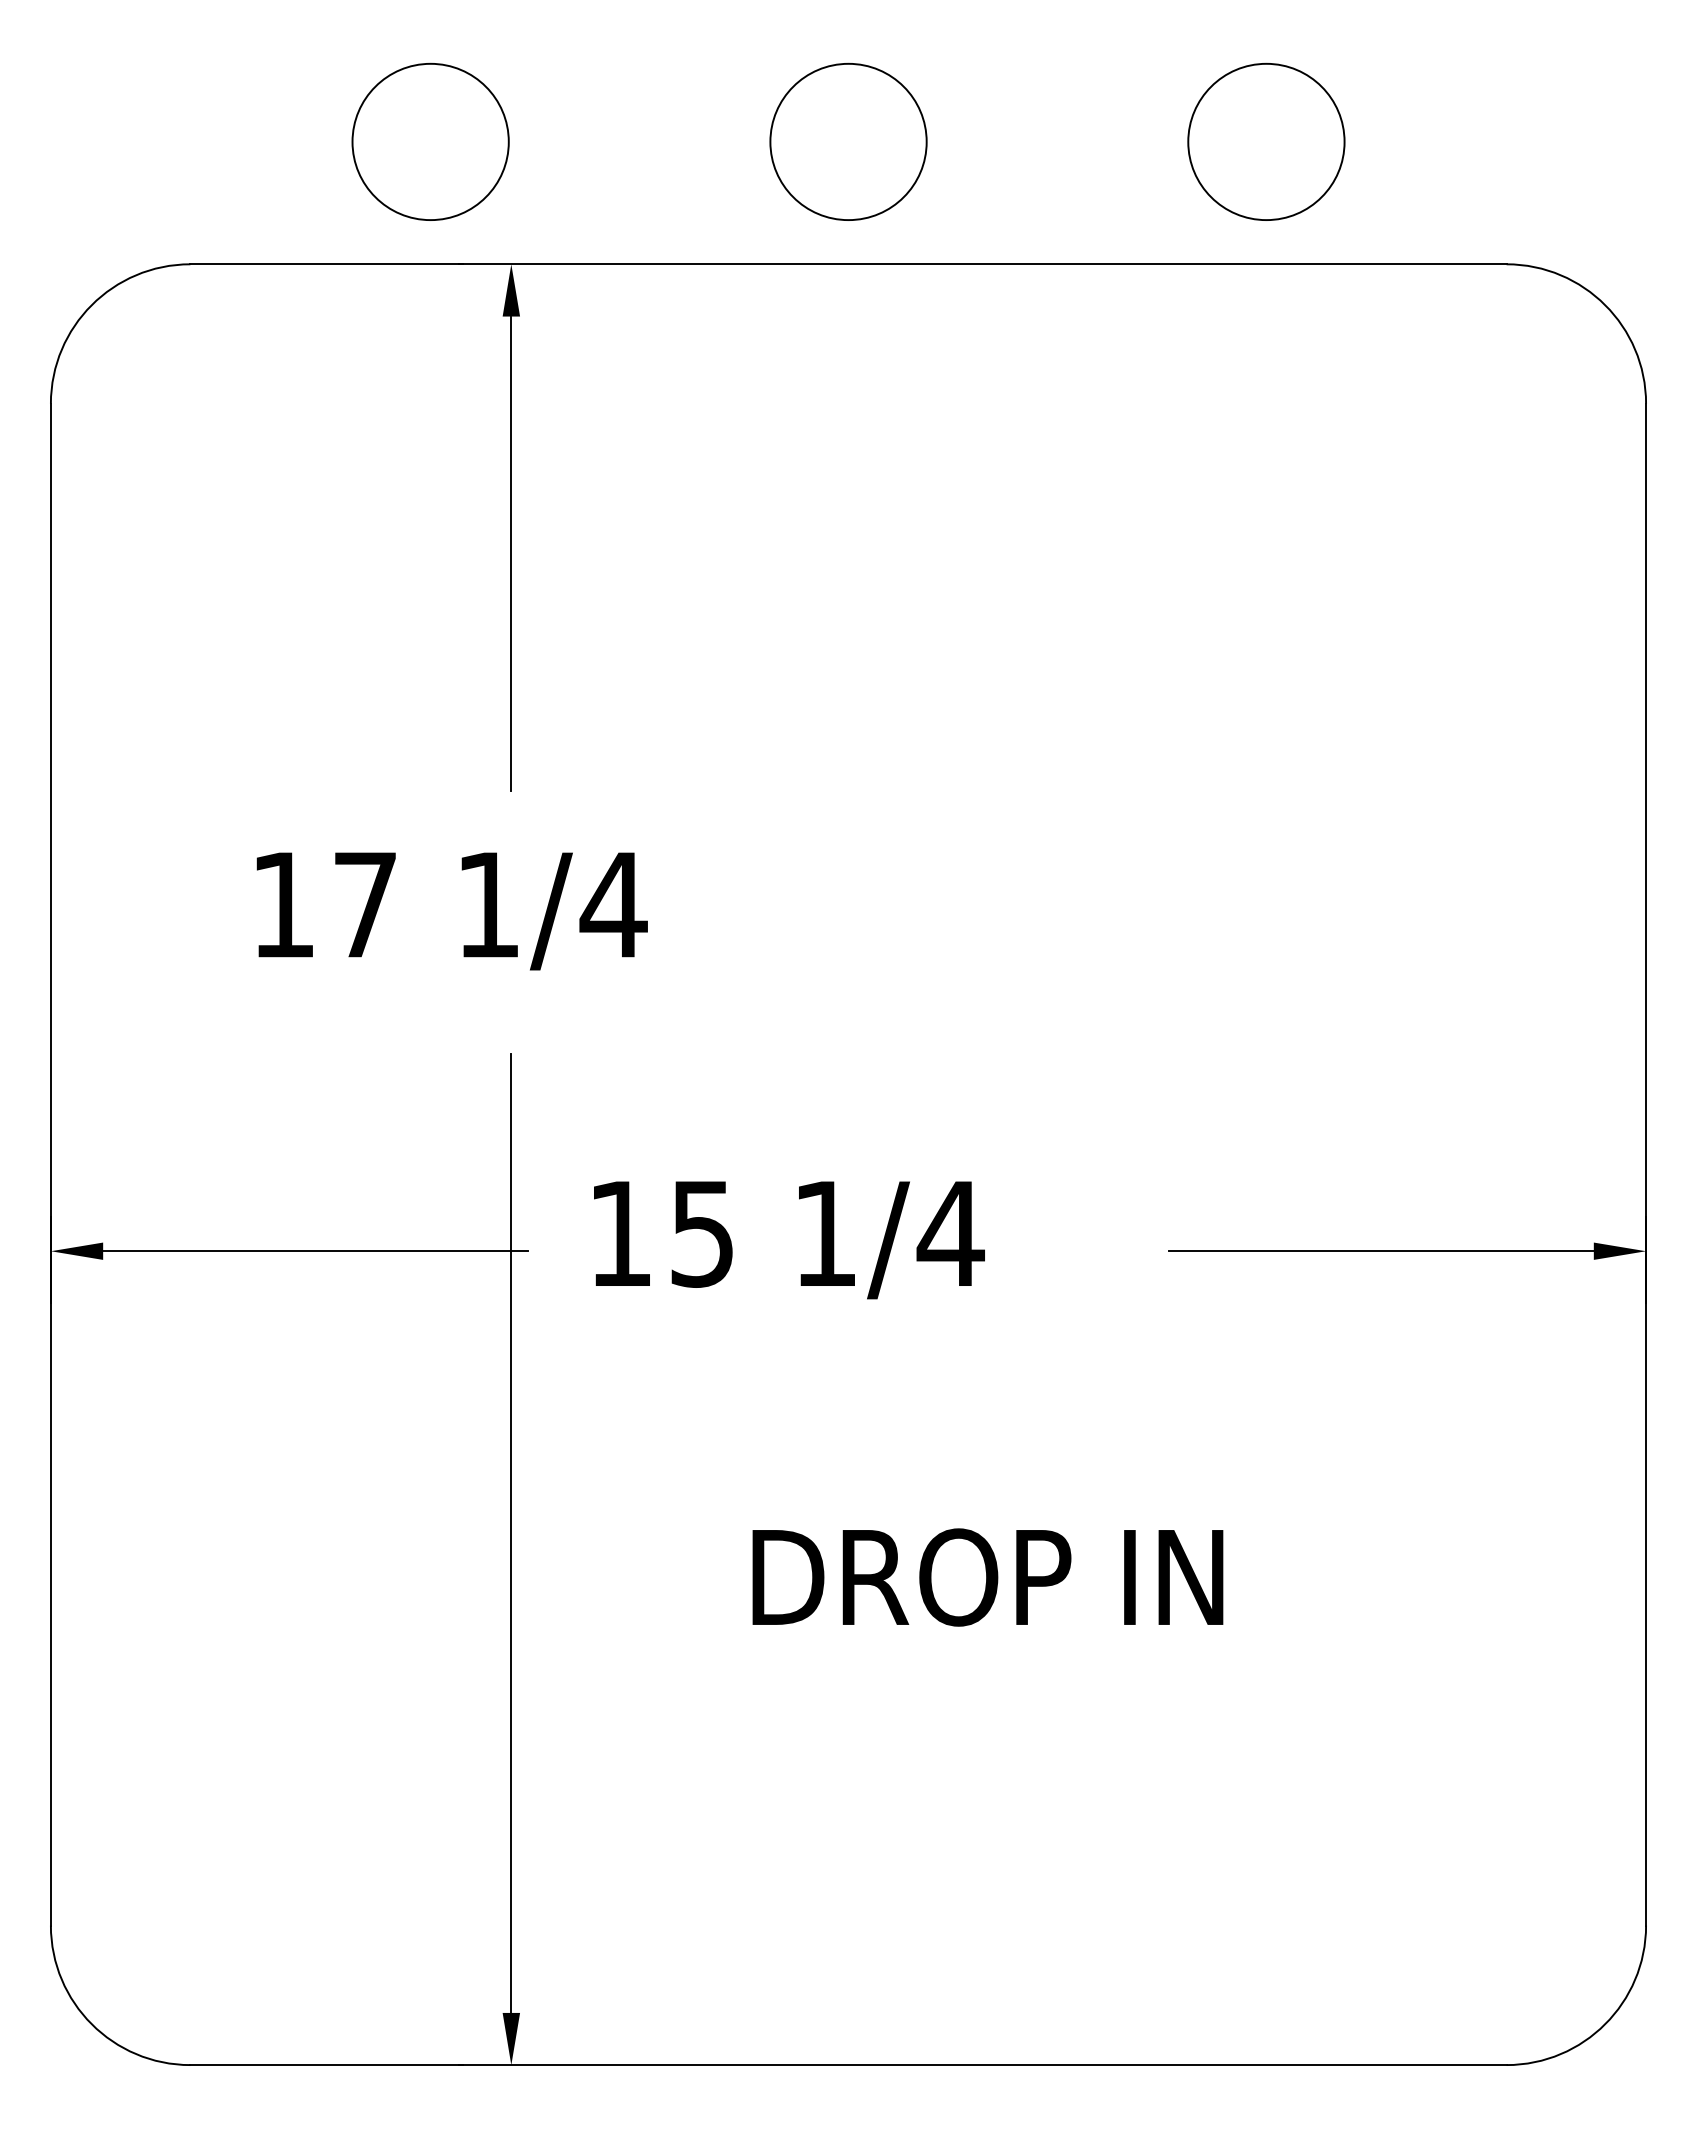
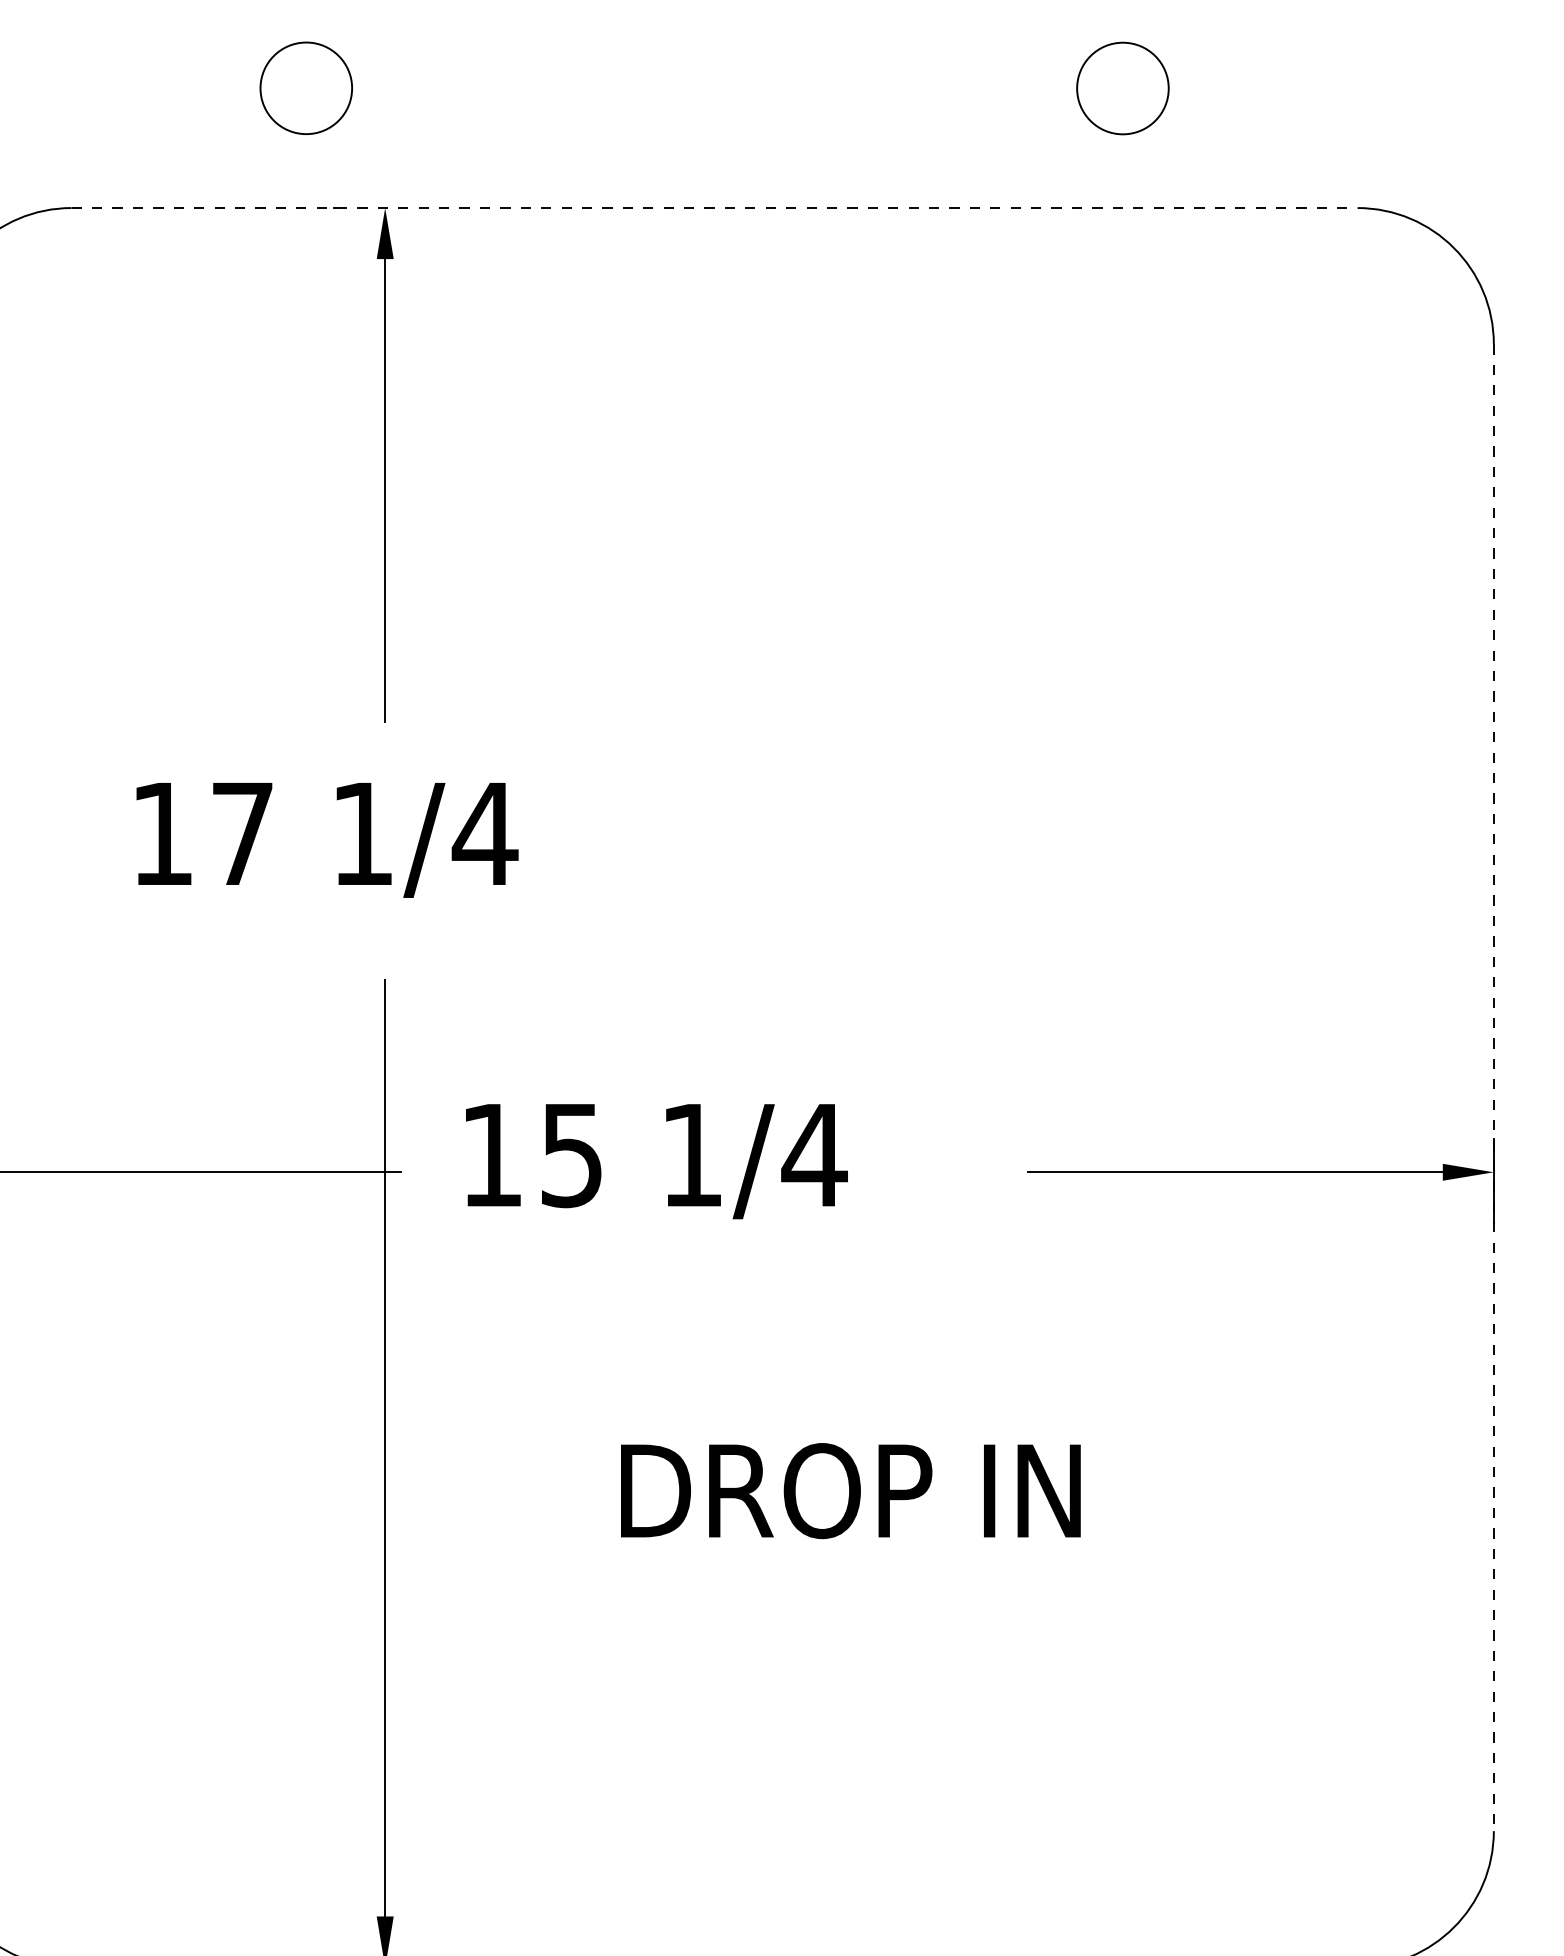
circle: (430, 141) -> (306, 88), size x0.6
circle: (848, 141) -> (714, 88), removed
circle: (1266, 141) -> (1123, 88), size x0.6
line: (848, 264) -> (714, 208), solid -> dashed
line: (1646, 1164) -> (1494, 1087), solid -> dashed

